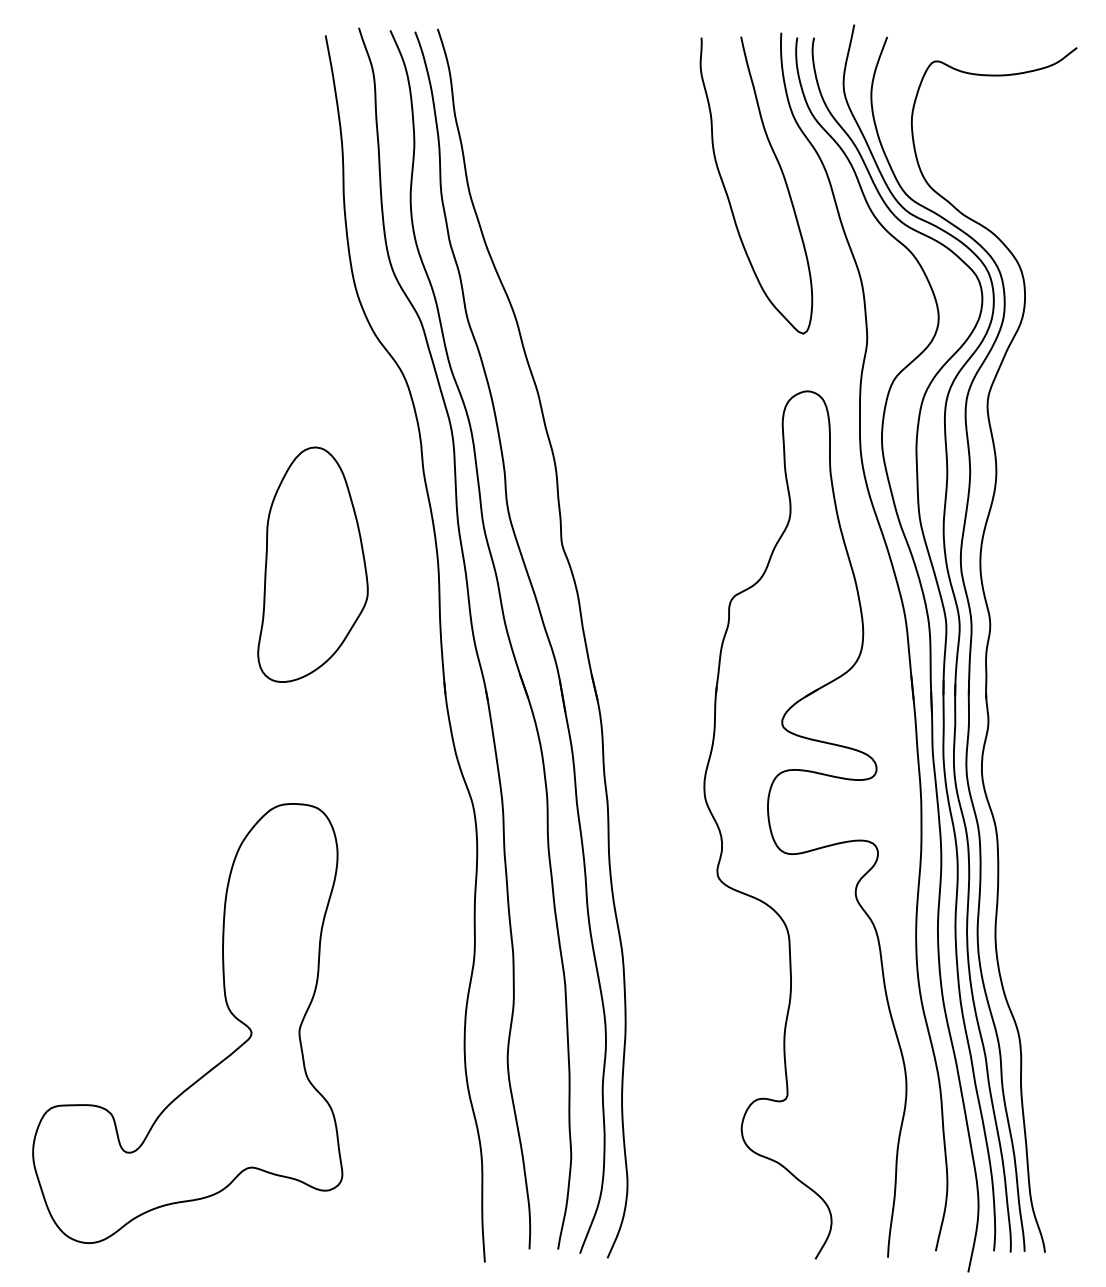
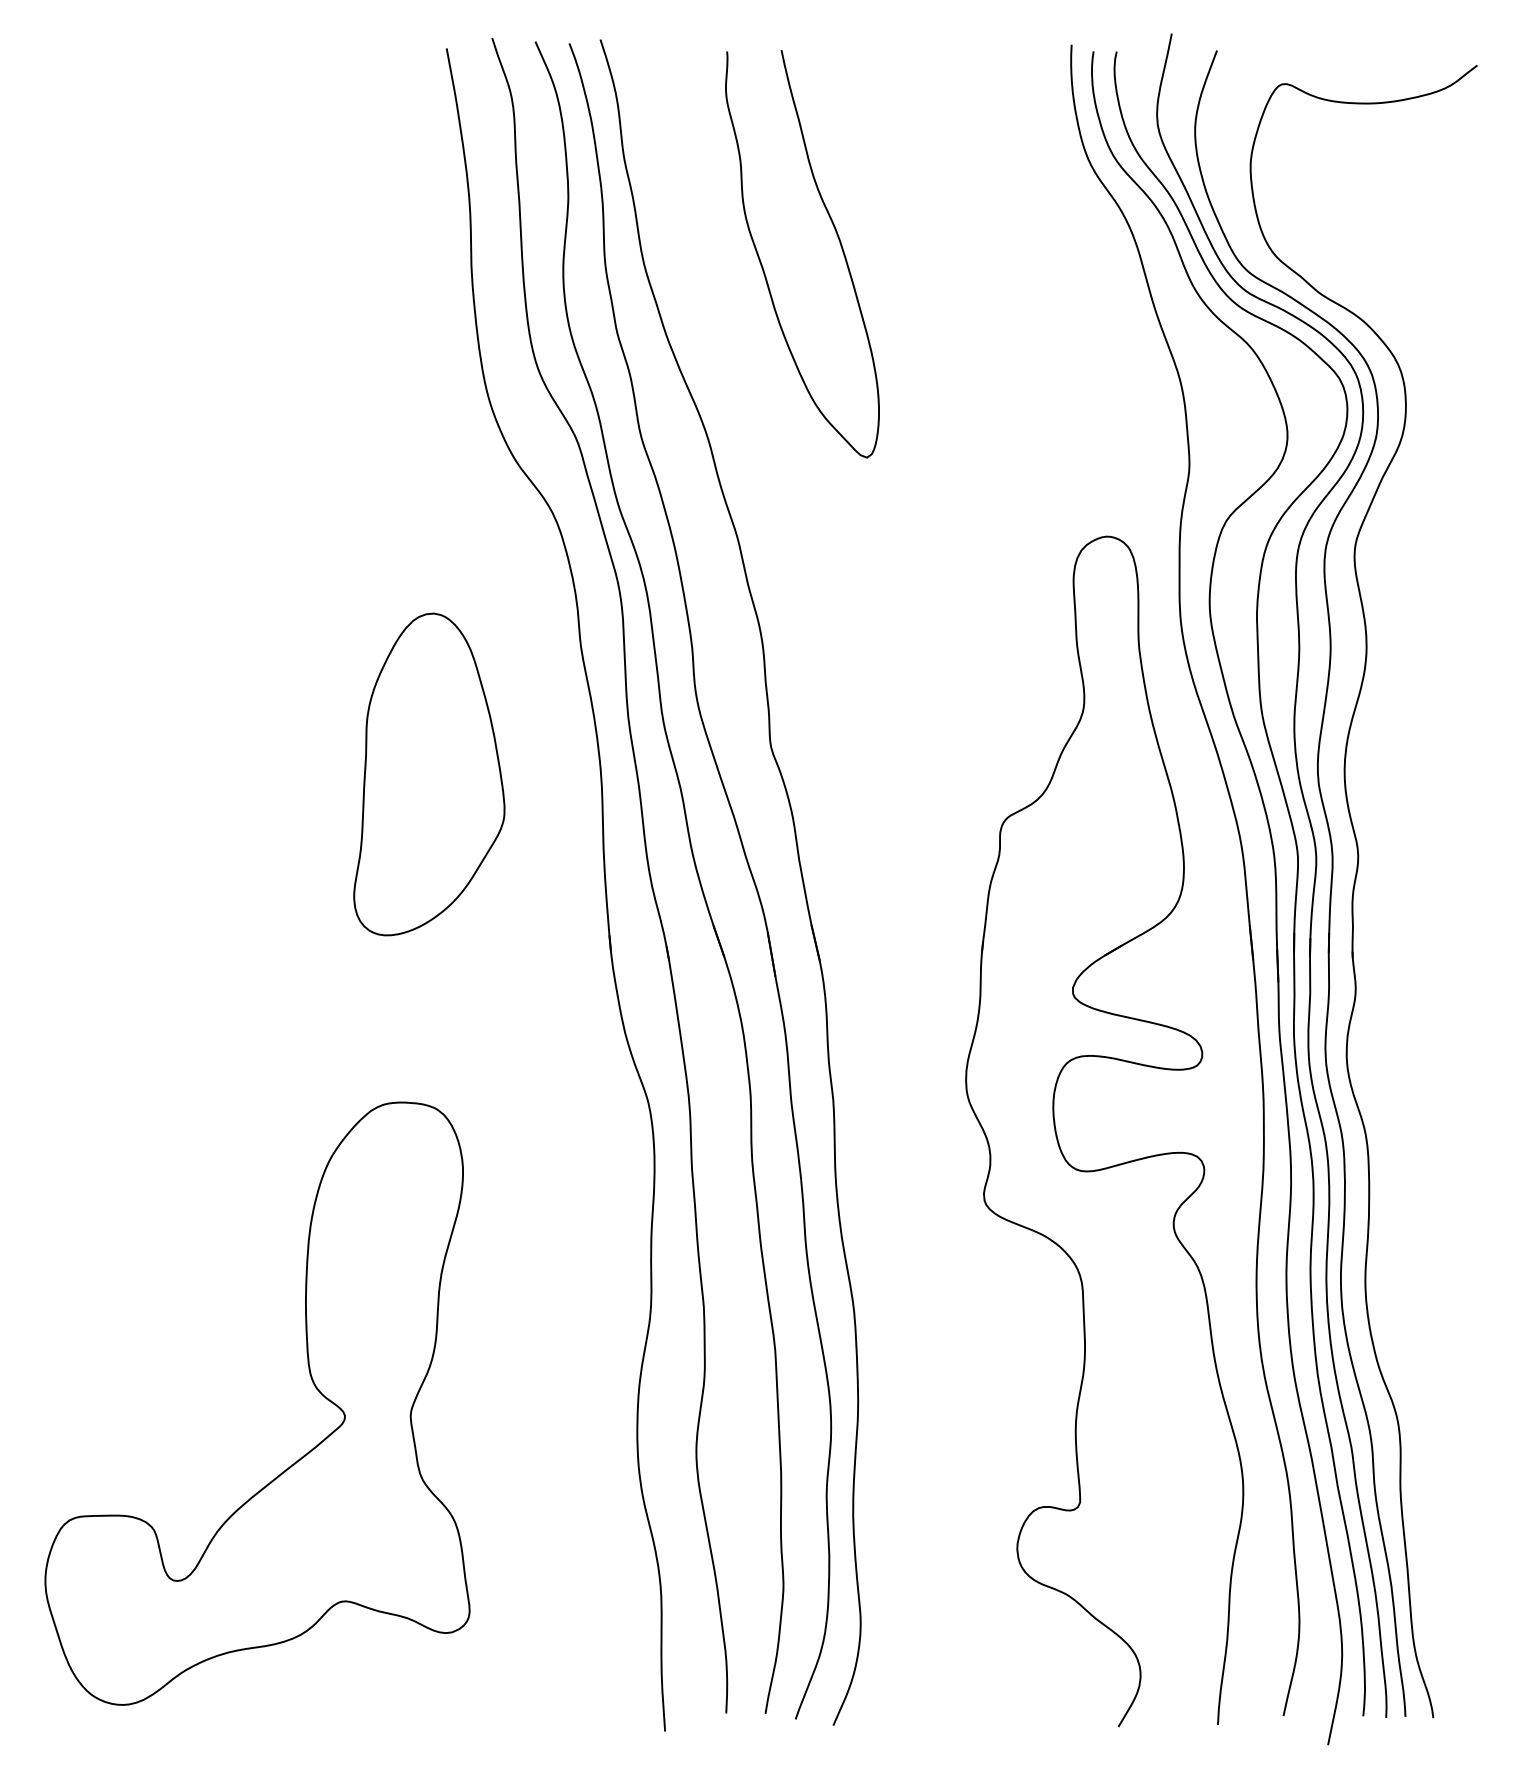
curve: (783, 177) -> (839, 243), moved

